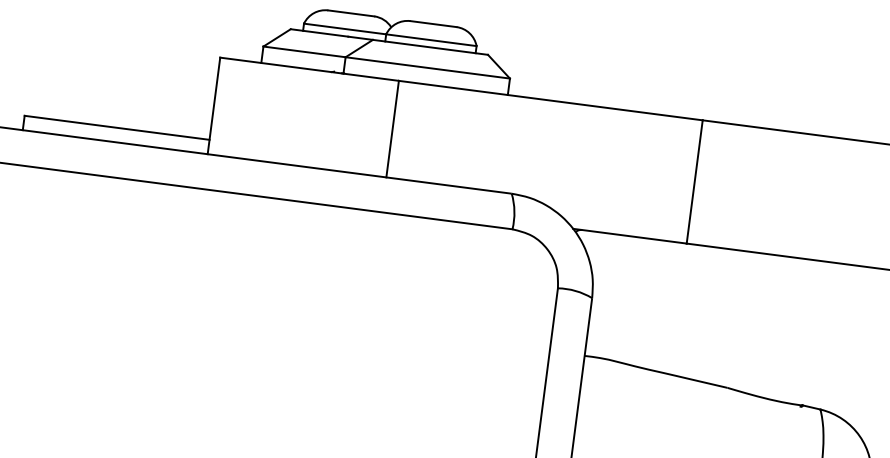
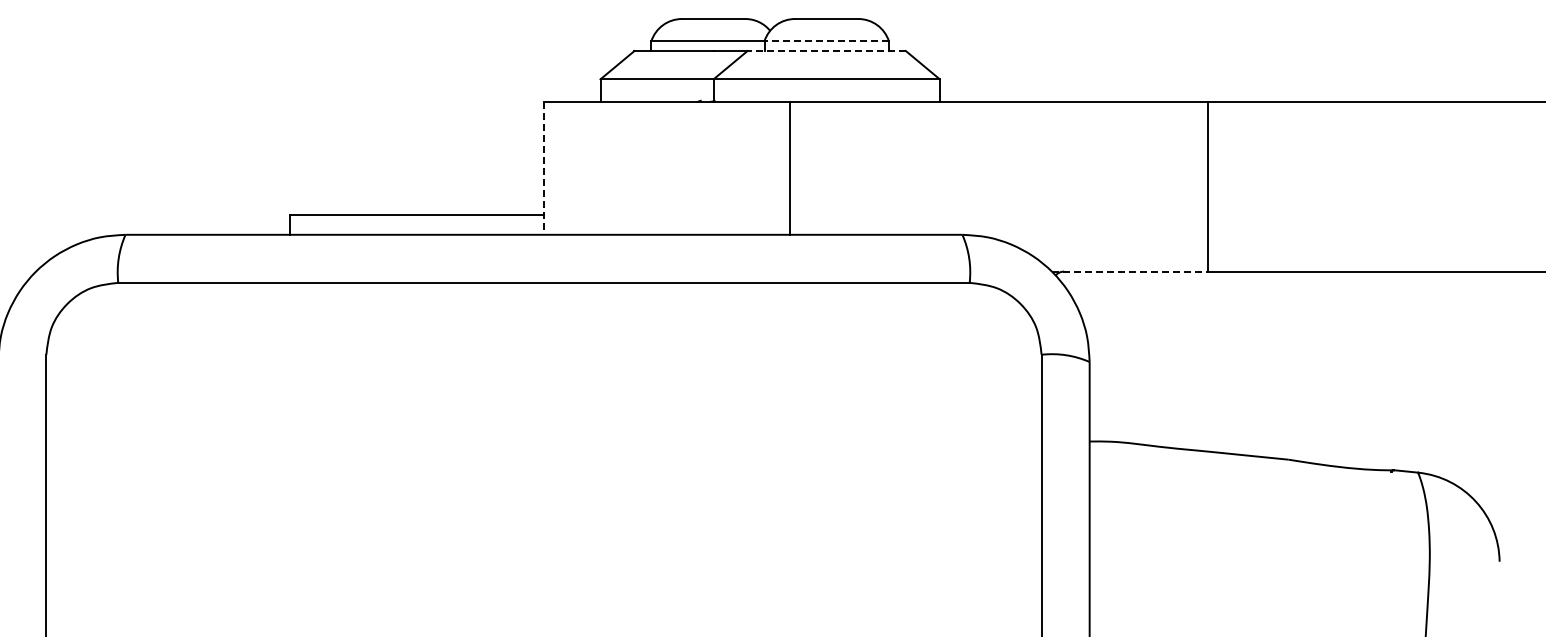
line: (431, 40) -> (826, 41), solid -> dashed
line: (430, 47) -> (826, 51), solid -> dashed
line: (213, 105) -> (543, 168), solid -> dashed
line: (630, 236) -> (1130, 271), solid -> dashed

